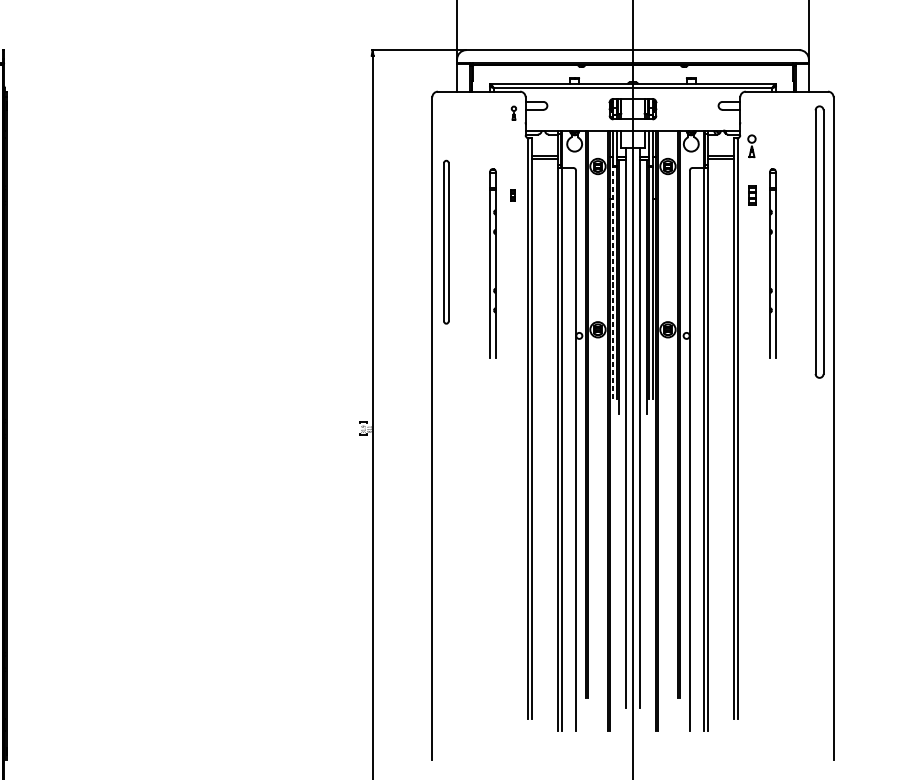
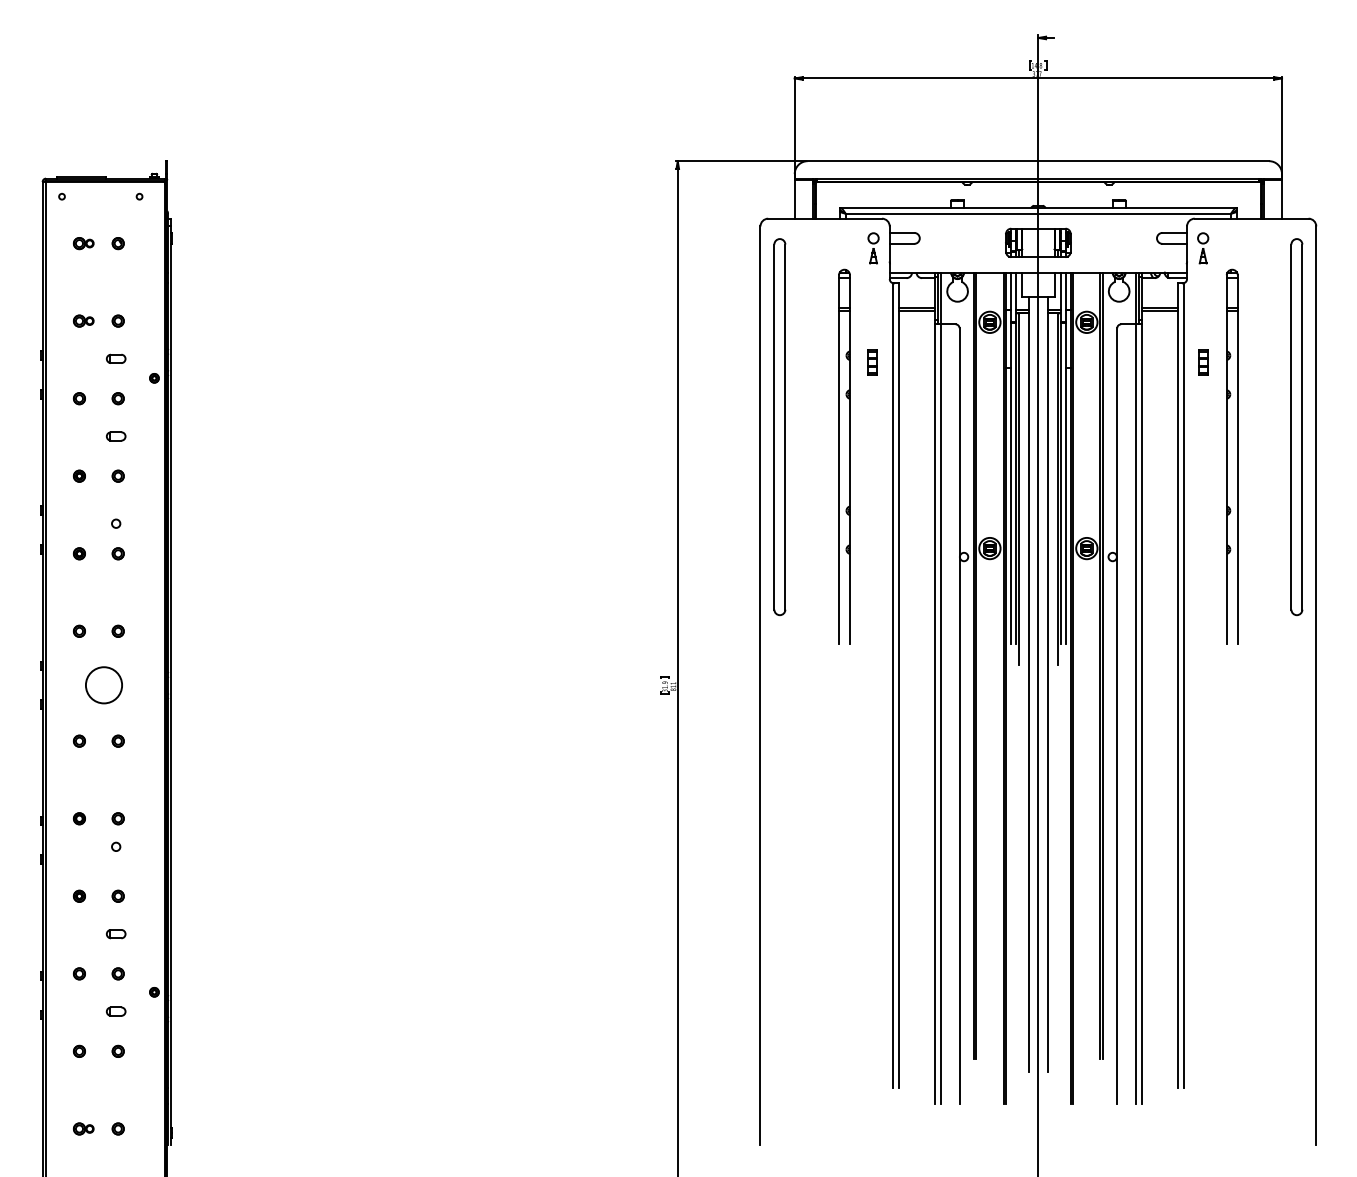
part: (513, 113) -> (873, 248), size x1.67
part: (752, 146) -> (1203, 248), moved
part: (513, 195) -> (872, 362), size x1.67
part: (446, 242) -> (779, 427), size x1.67
part: (493, 263) -> (844, 456), size x1.43
part: (773, 263) -> (1232, 456), size x1.43
line: (612, 282) -> (1010, 483), dashed -> solid

